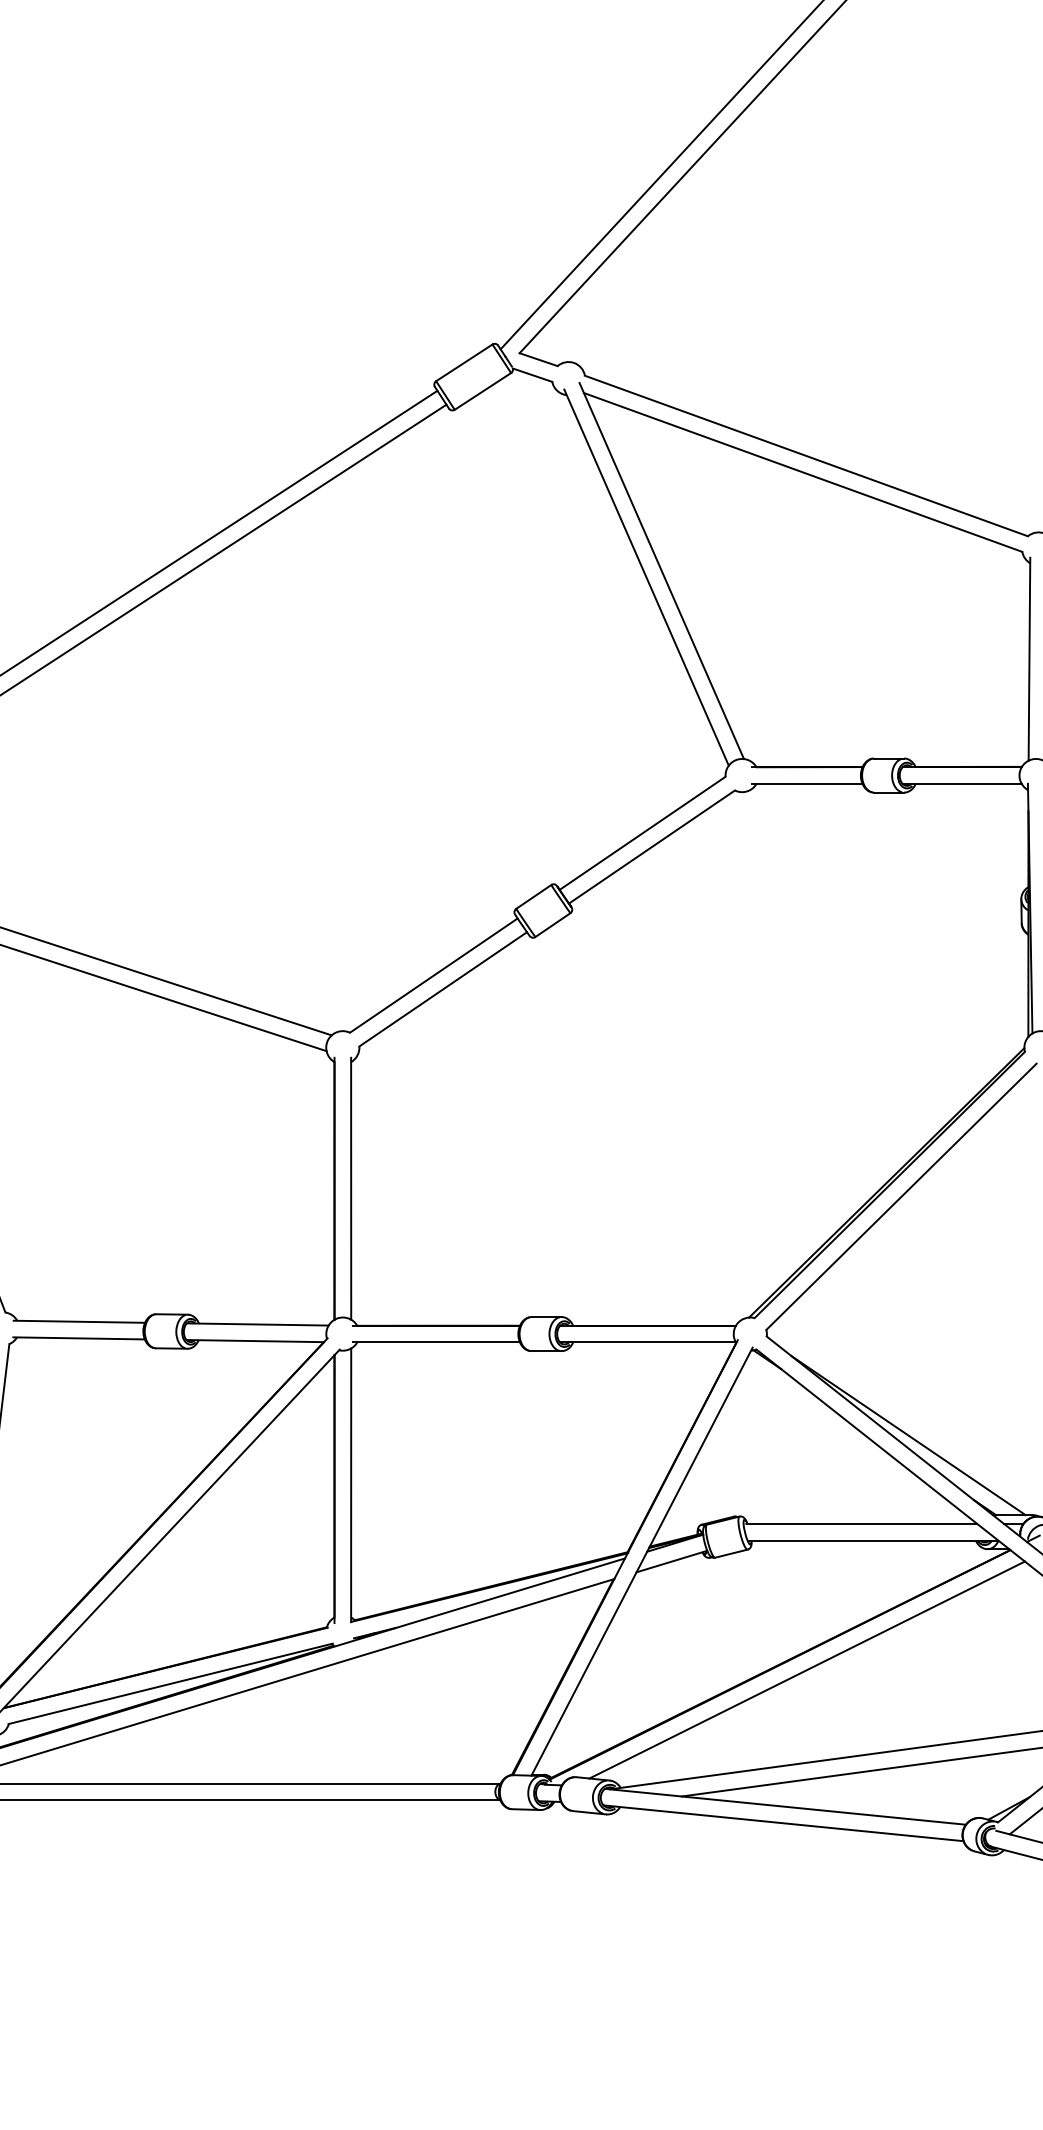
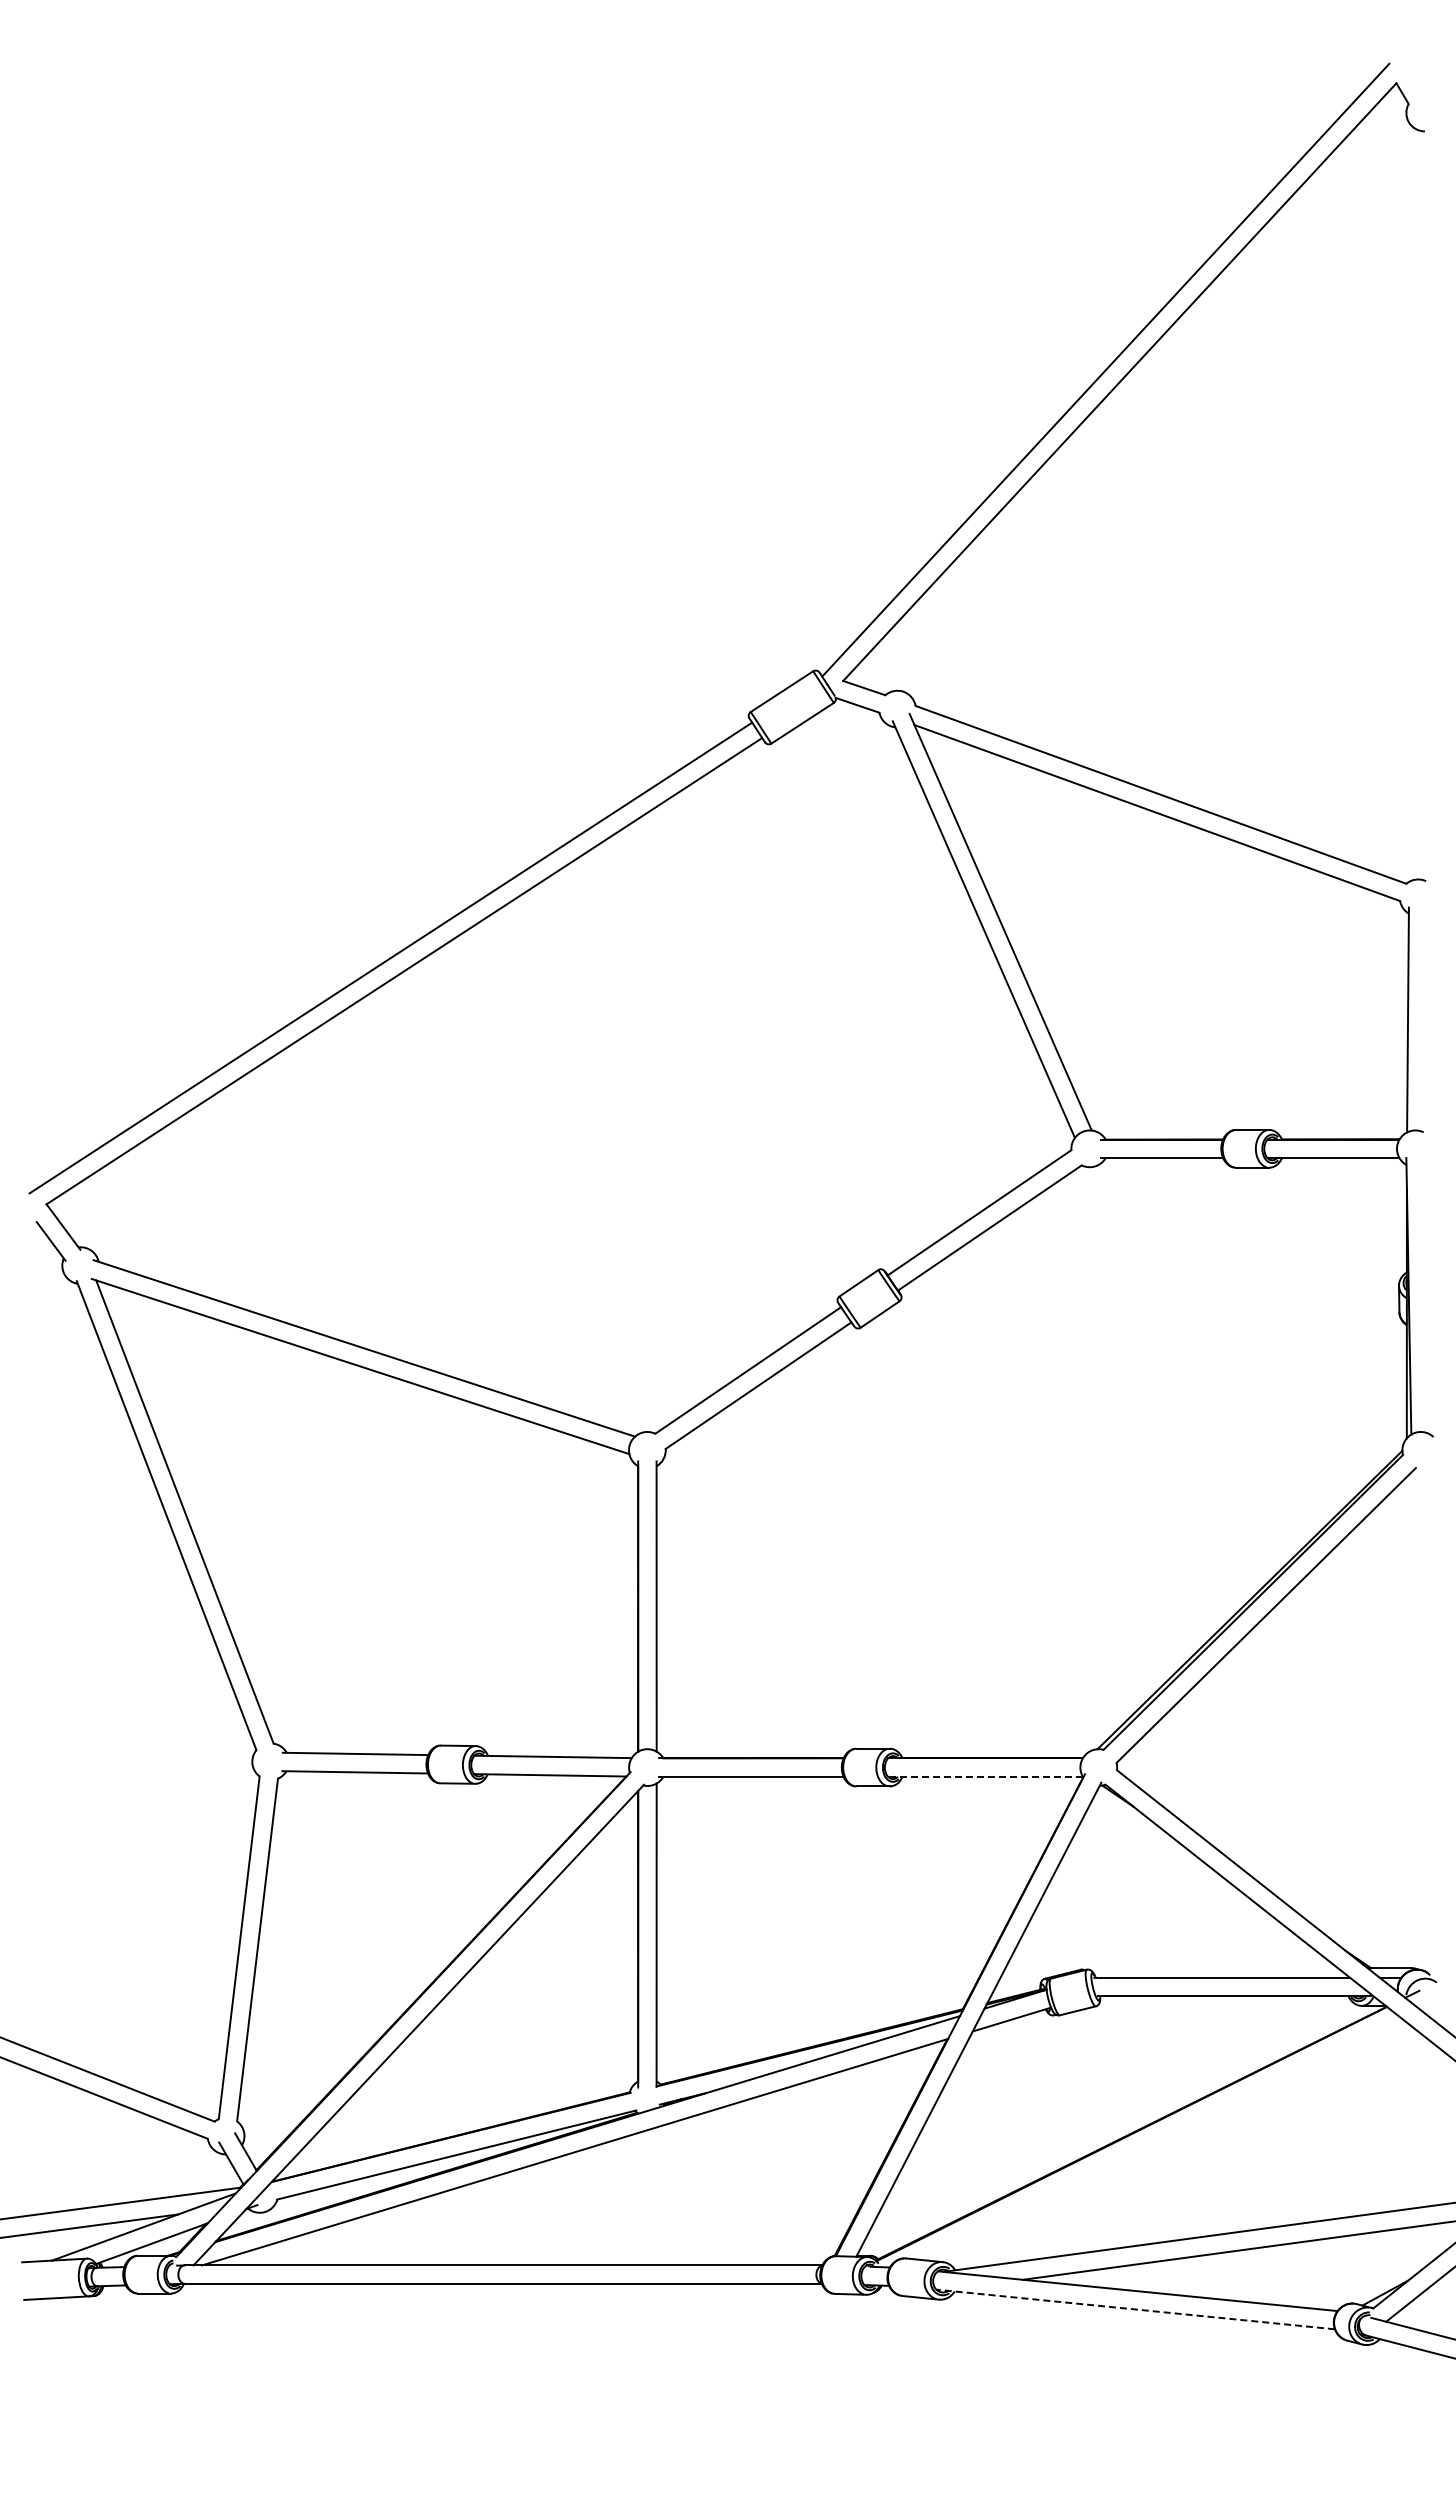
line: (647, 1342) -> (984, 1776), solid -> dashed
line: (908, 1435) -> (1273, 1879), removed
line: (806, 1669) -> (1161, 2139), removed
line: (783, 1823) -> (1135, 2309), solid -> dashed

